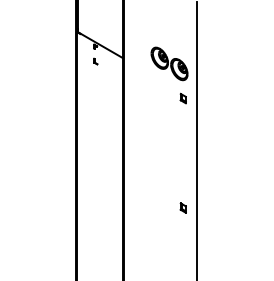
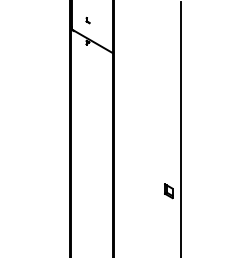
part: (95, 61) -> (87, 20), moved
part: (169, 63) -> (155, 58), removed
part: (182, 98) -> (167, 90), removed
part: (182, 207) -> (167, 190), size x1.6

